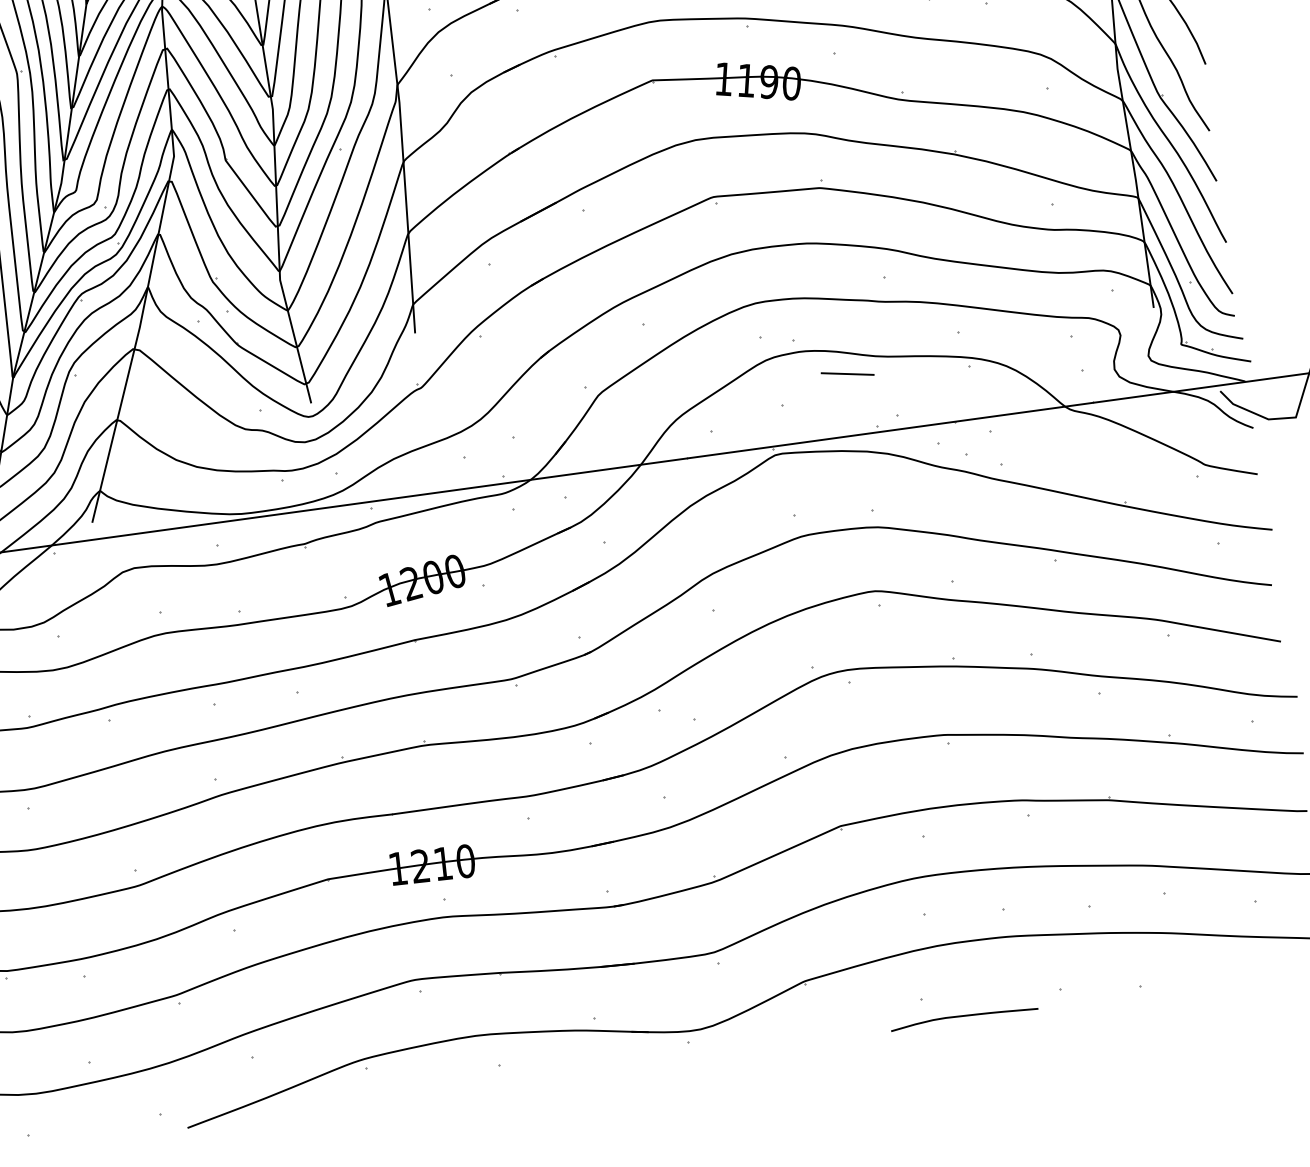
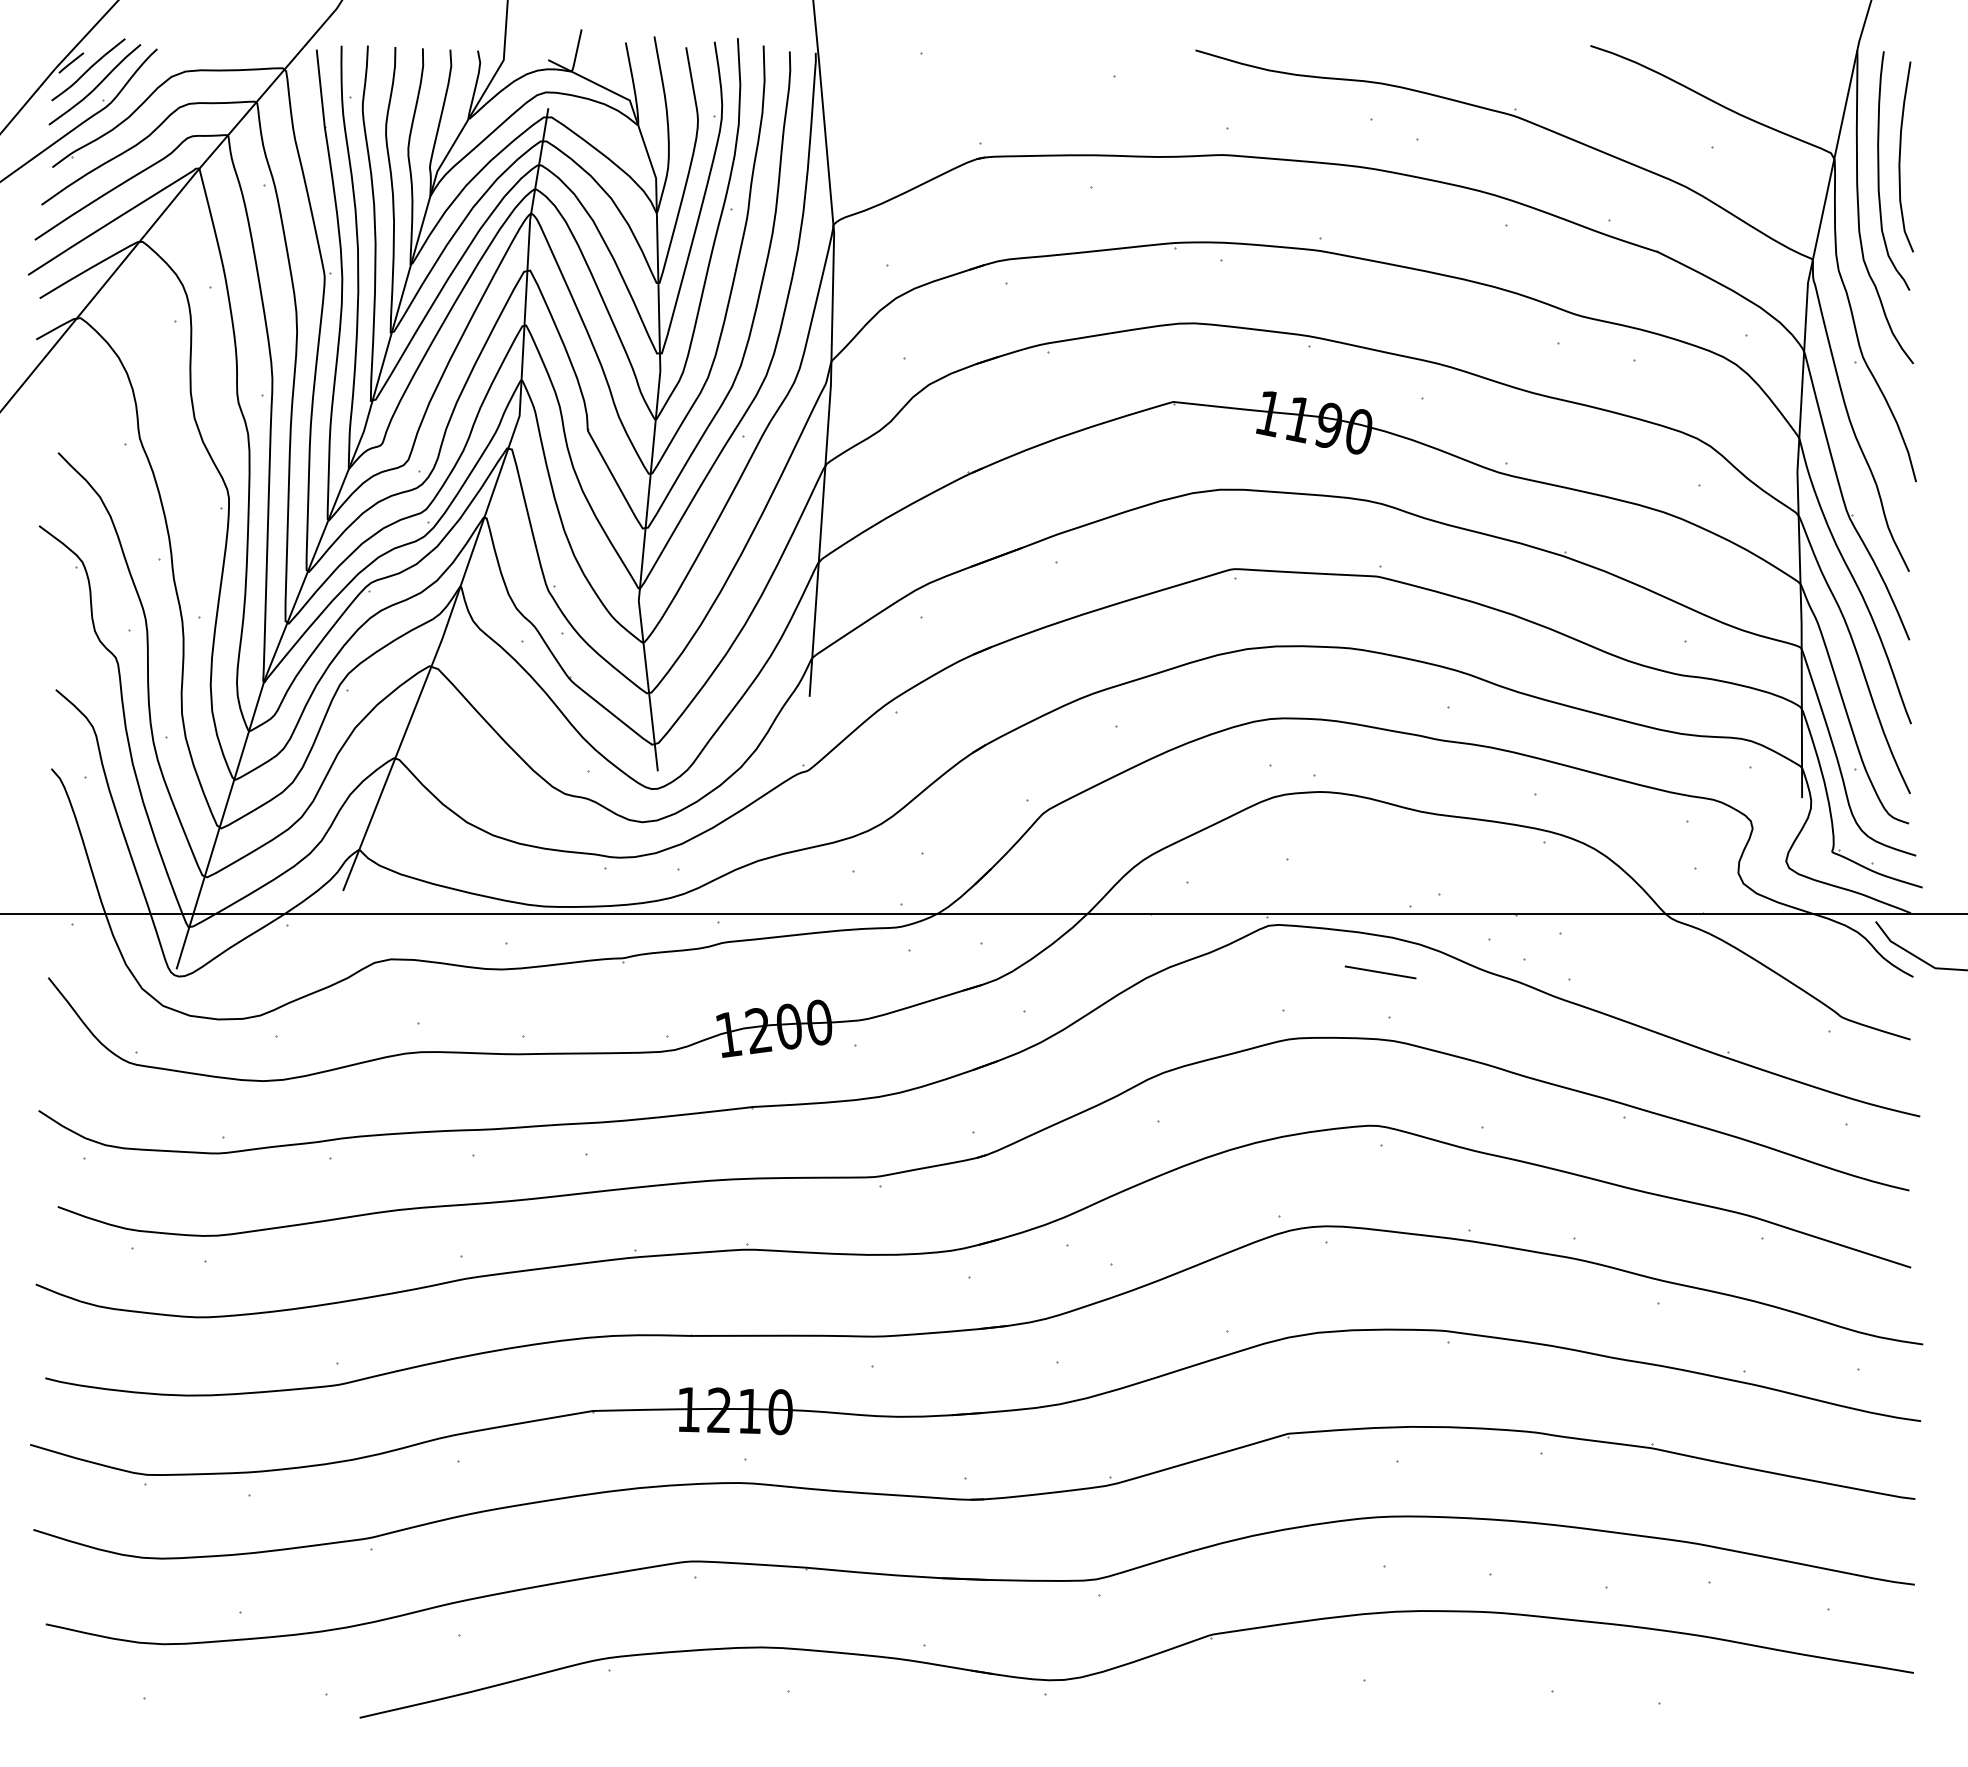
line: (847, 374) -> (1380, 972), moved
curve: (964, 1016) -> (1418, 1711), removed

